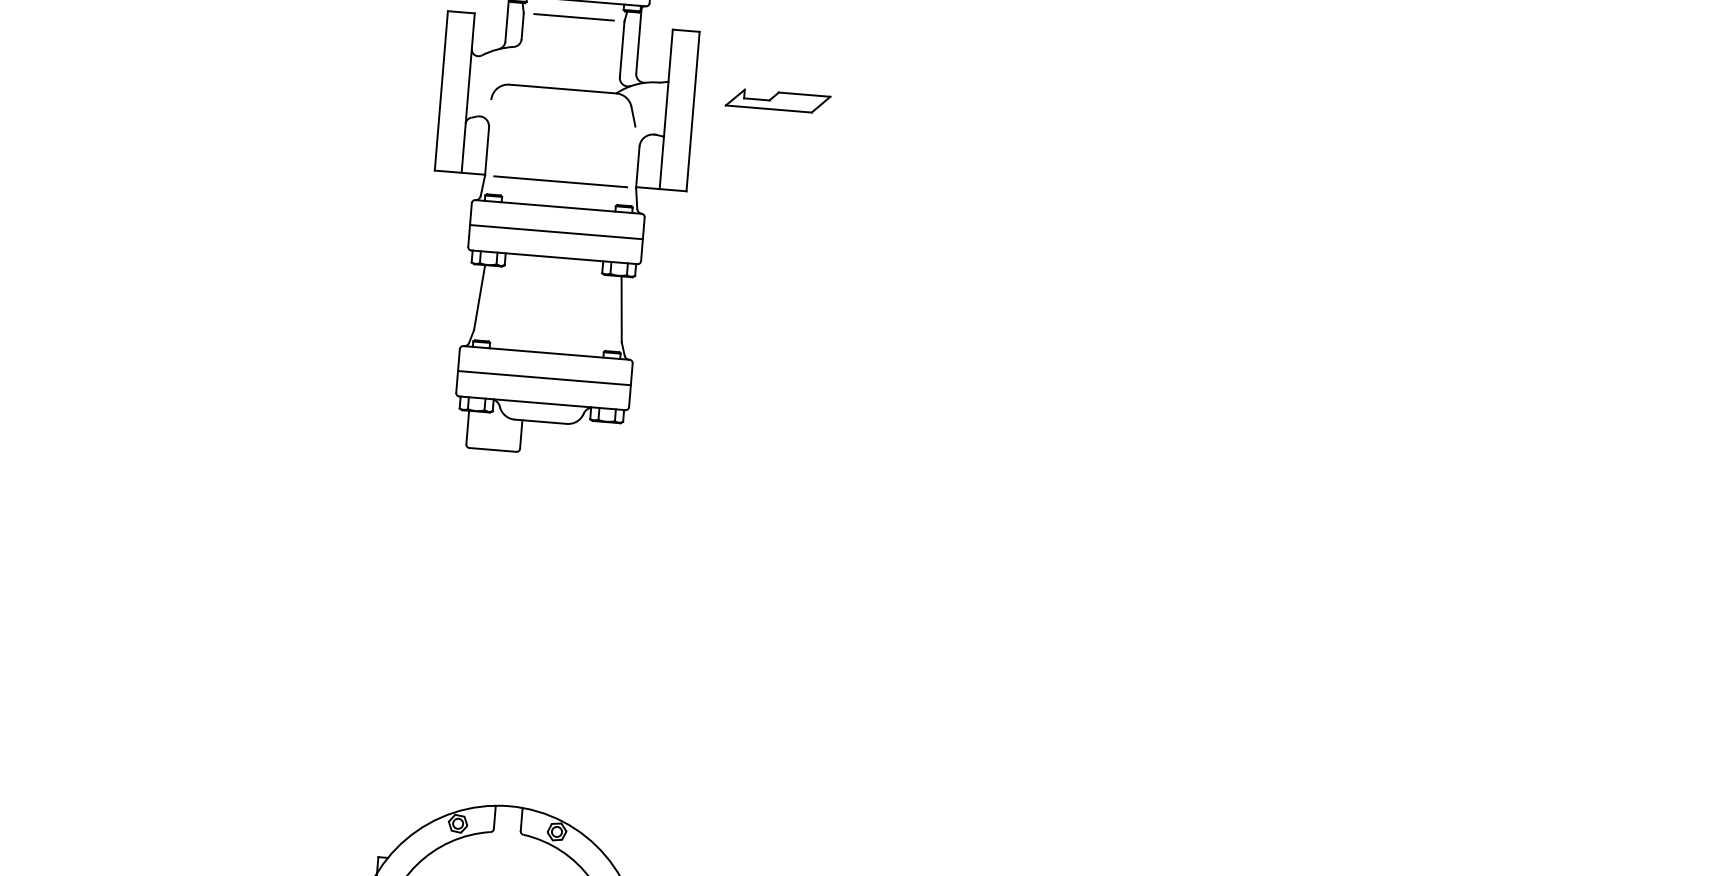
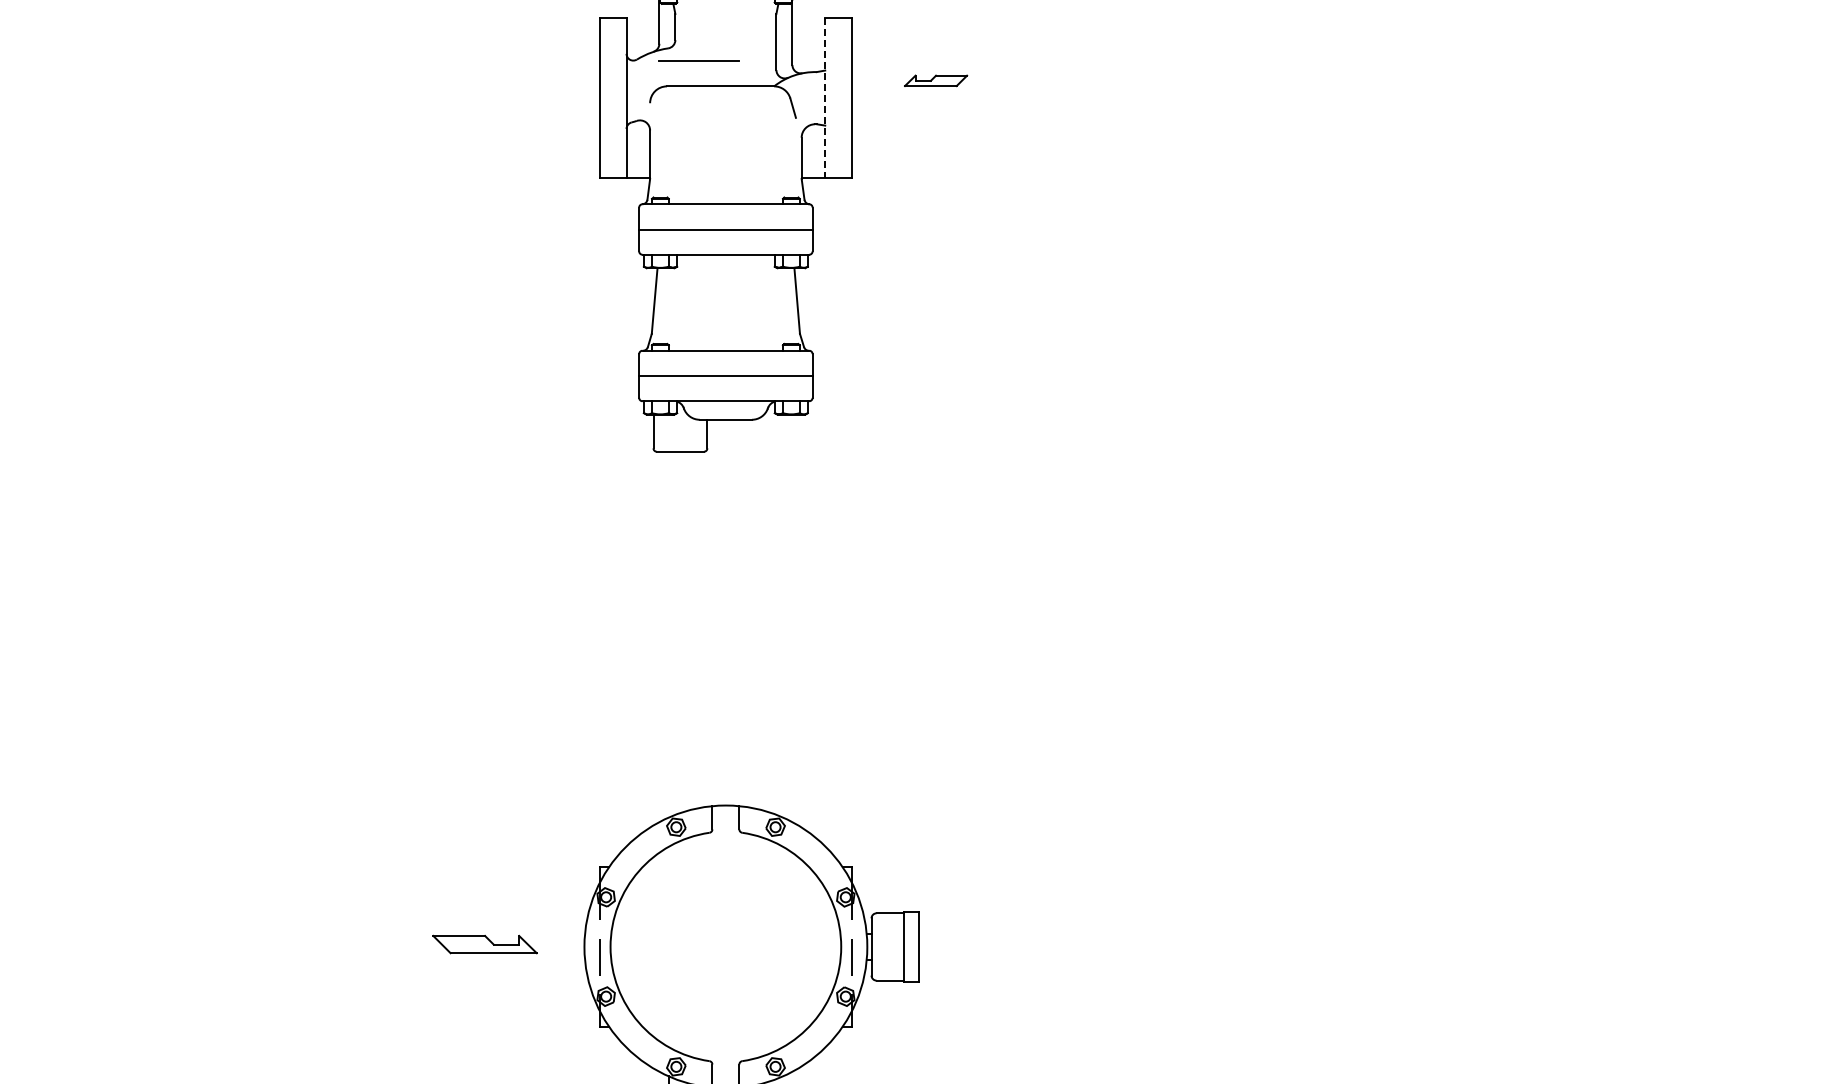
line: (573, 16) -> (698, 60), moved
part: (777, 100) -> (935, 80), size x0.6
line: (666, 109) -> (825, 98), solid -> dashed
line: (560, 181) -> (725, 178), removed

